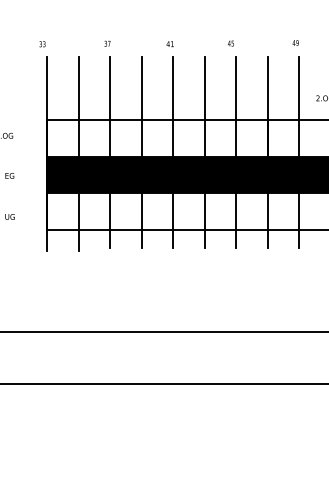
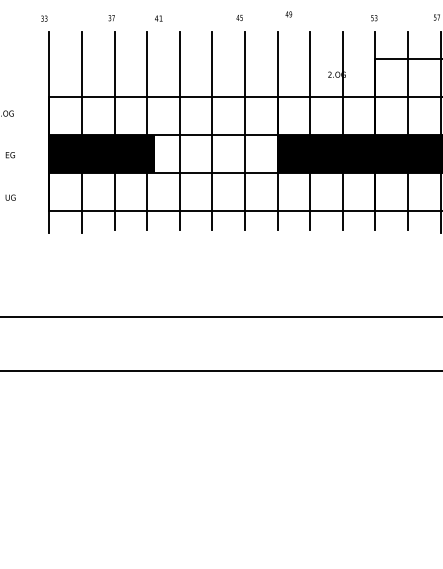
text: (295, 43) -> (288, 14), moved
text: (169, 44) -> (158, 18), moved
fill: (207, 175) -> (215, 154), removed

